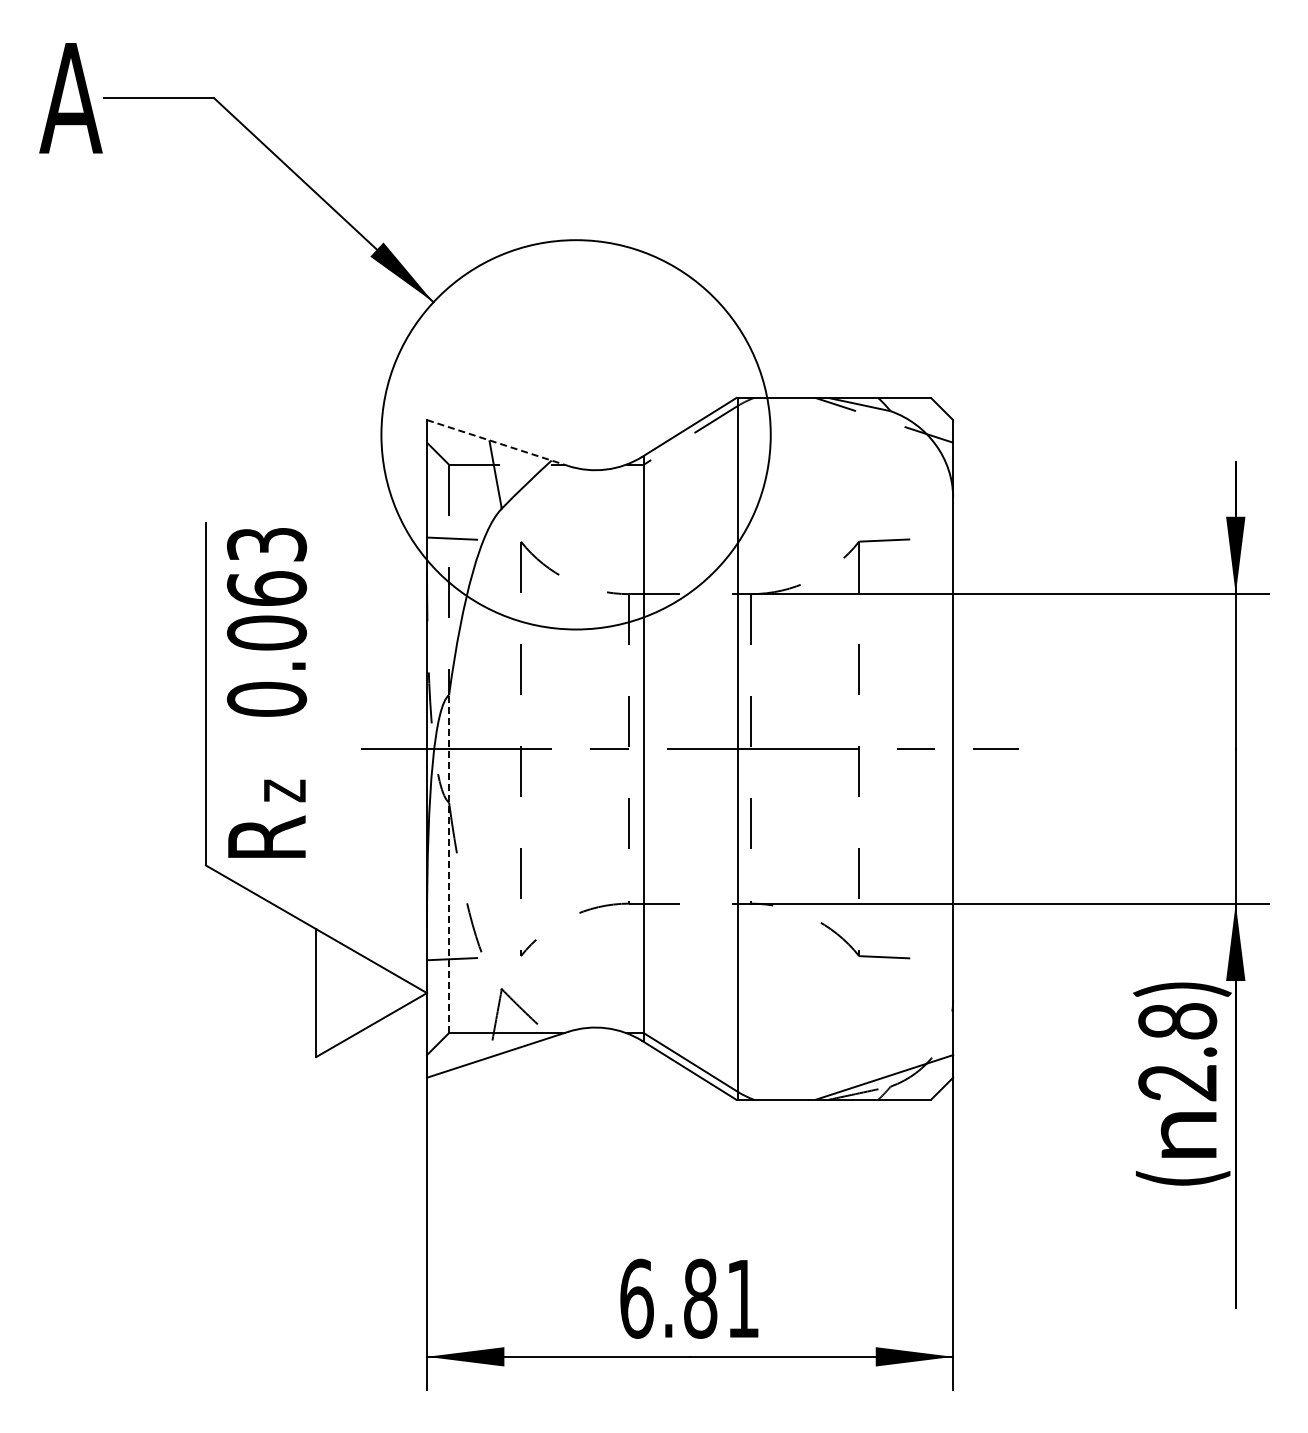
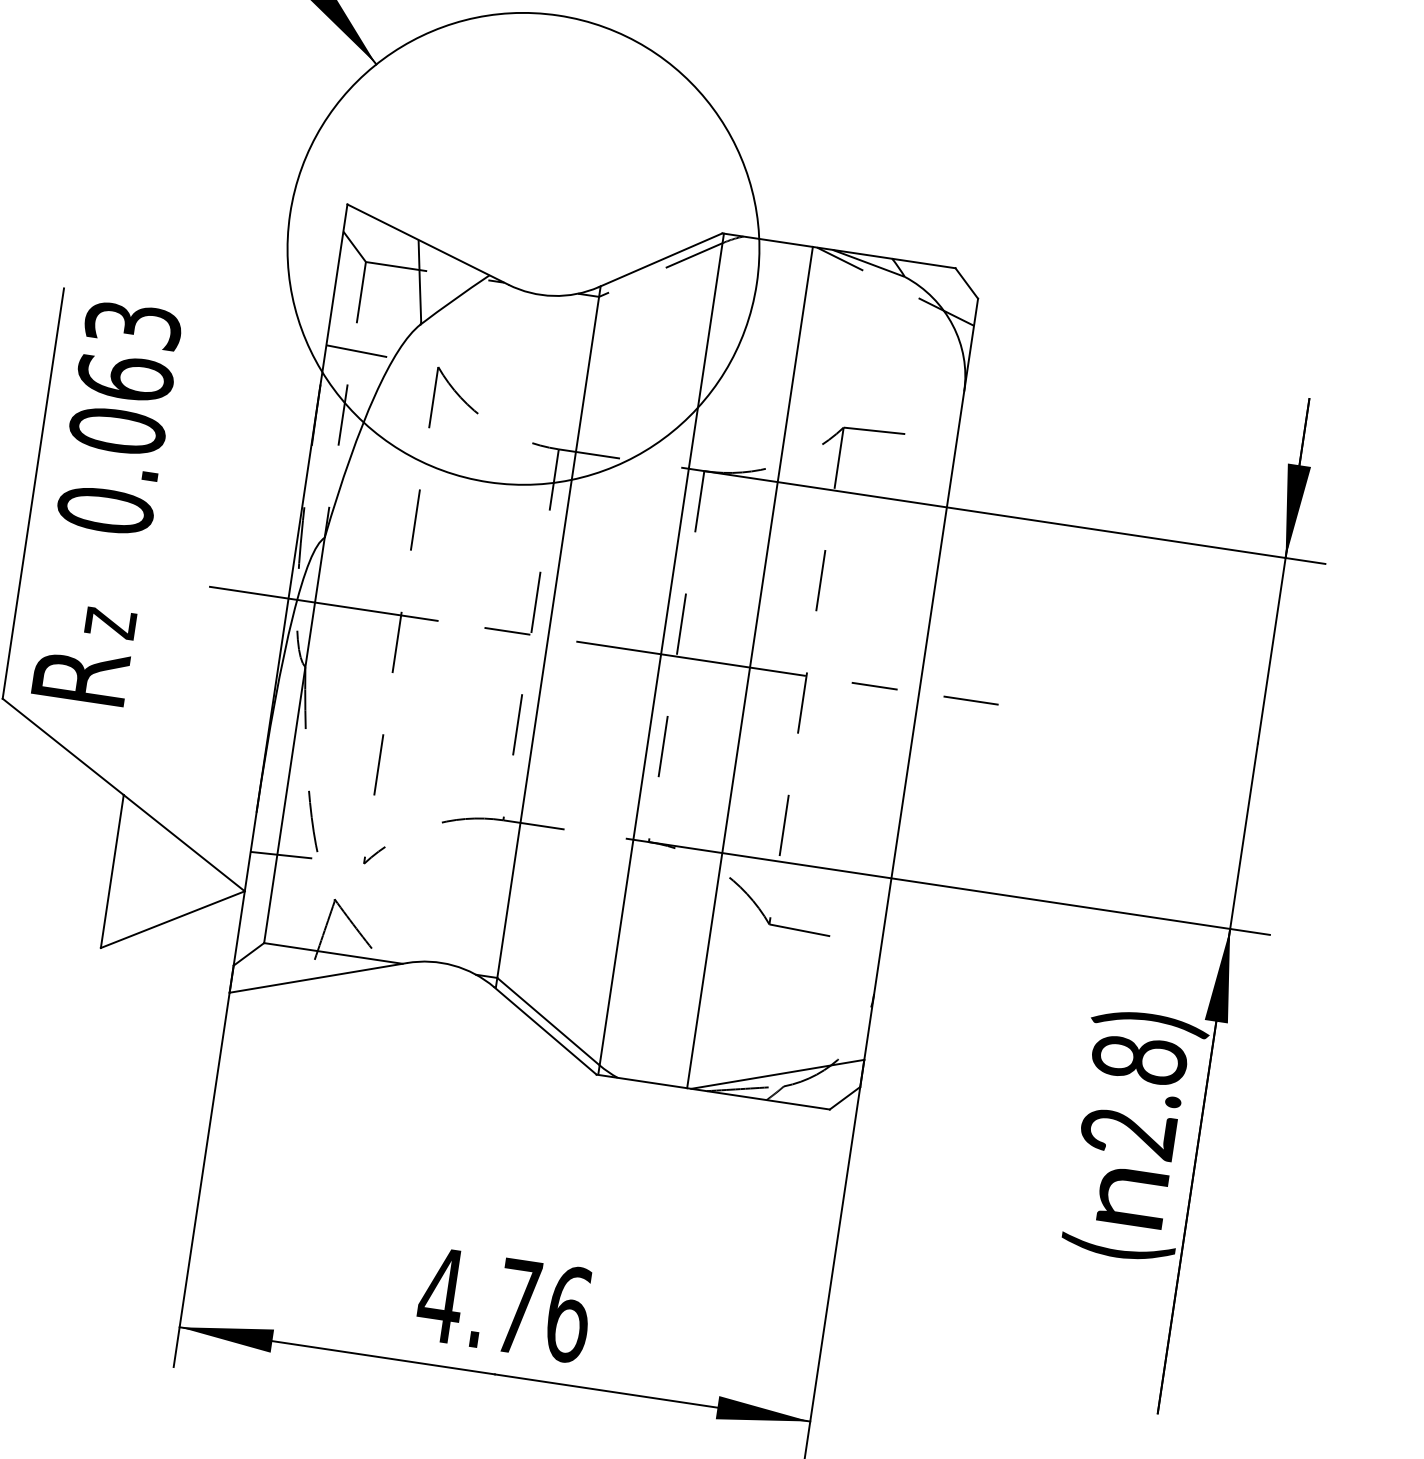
line: (498, 443) -> (428, 245), dashed -> solid
line: (812, 748) -> (750, 667), added
line: (449, 863) -> (294, 739), dashed -> solid
text: (689, 1298) -> (504, 1304), 6.81 -> 4.76

